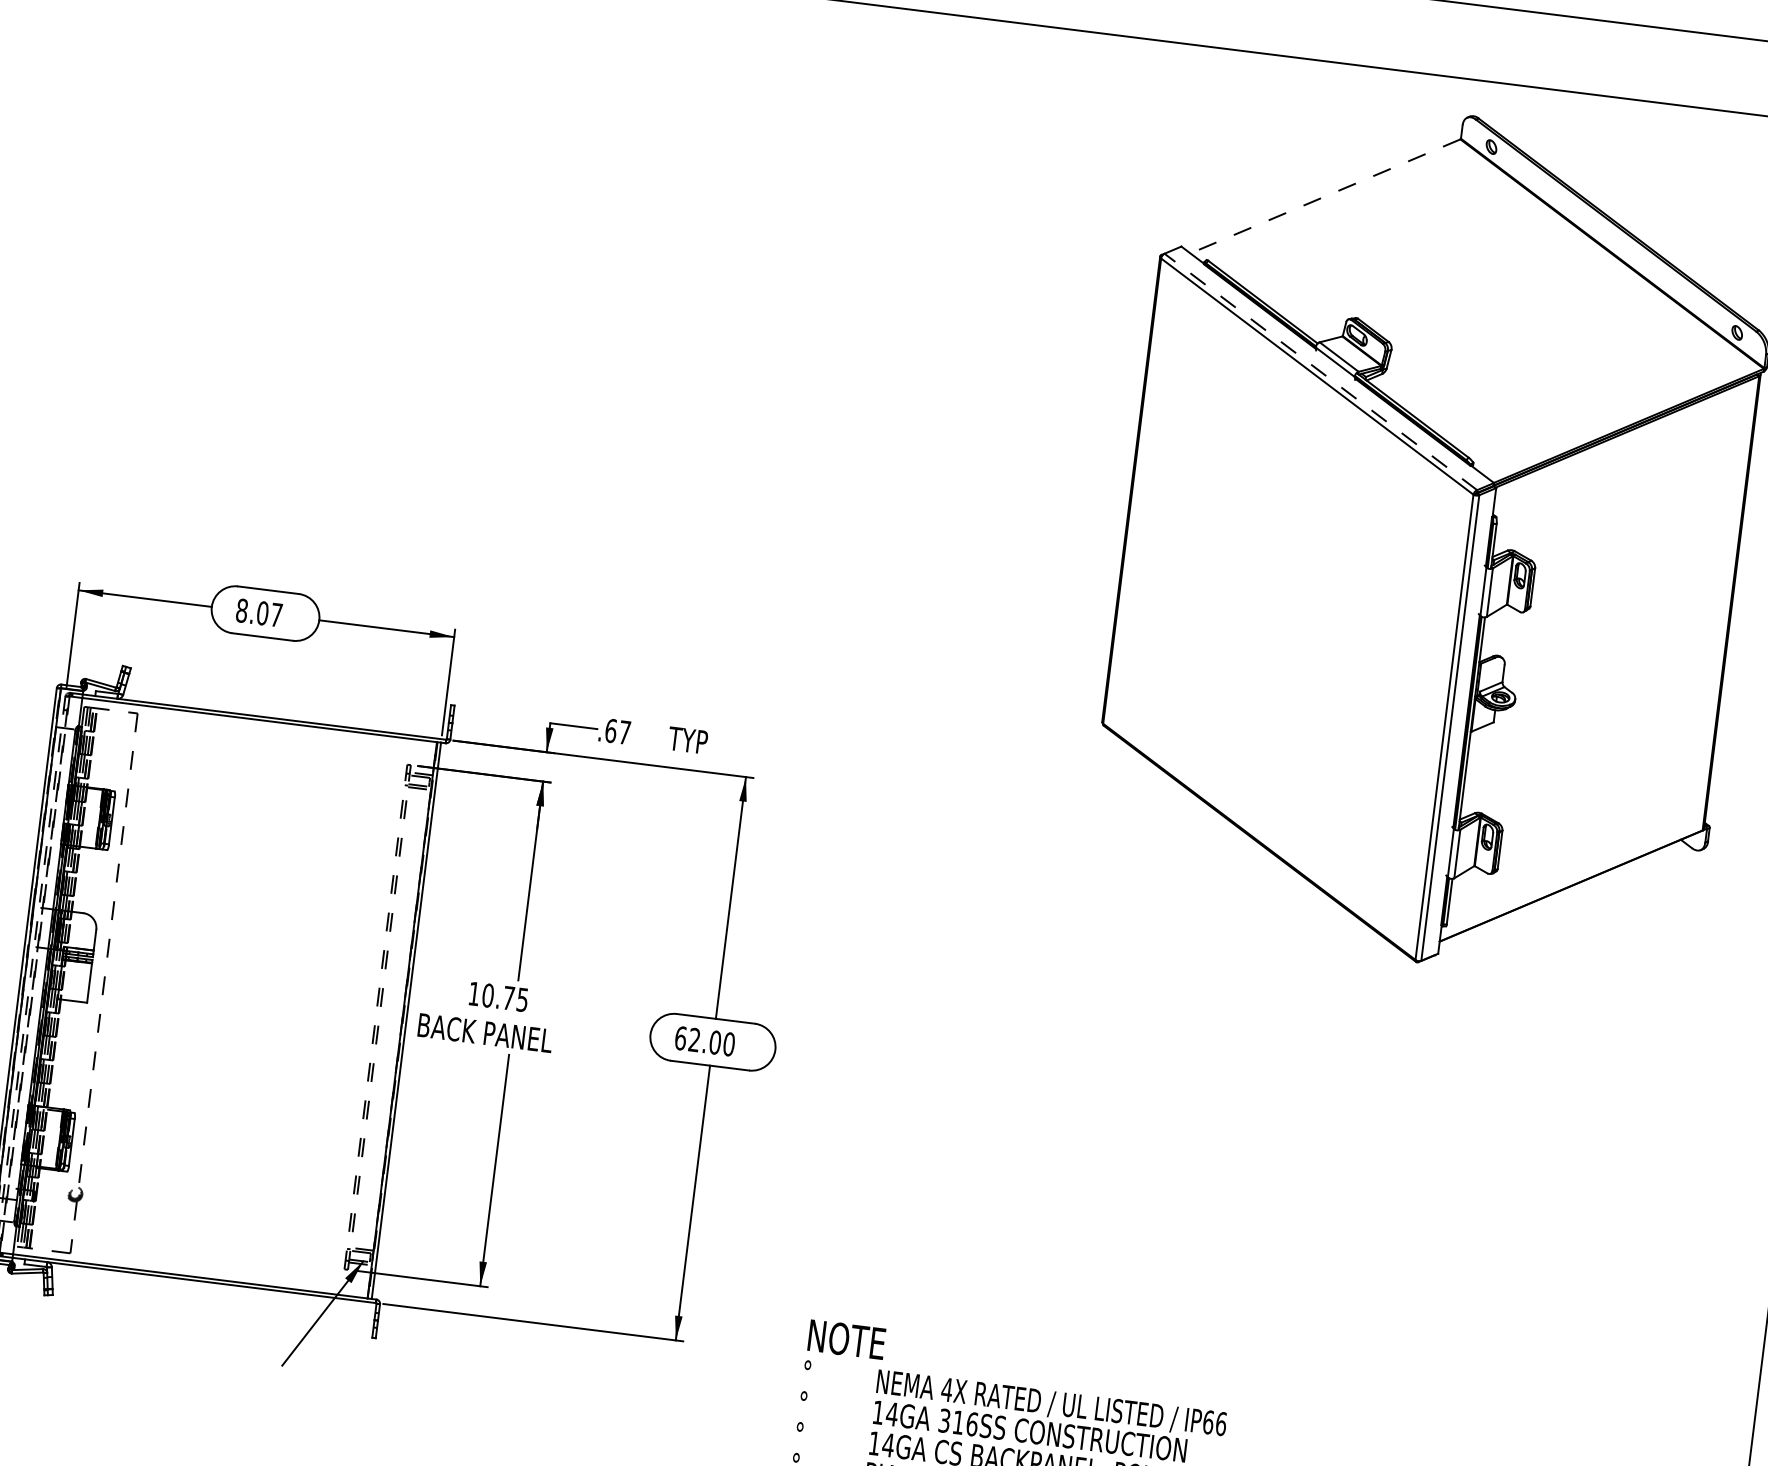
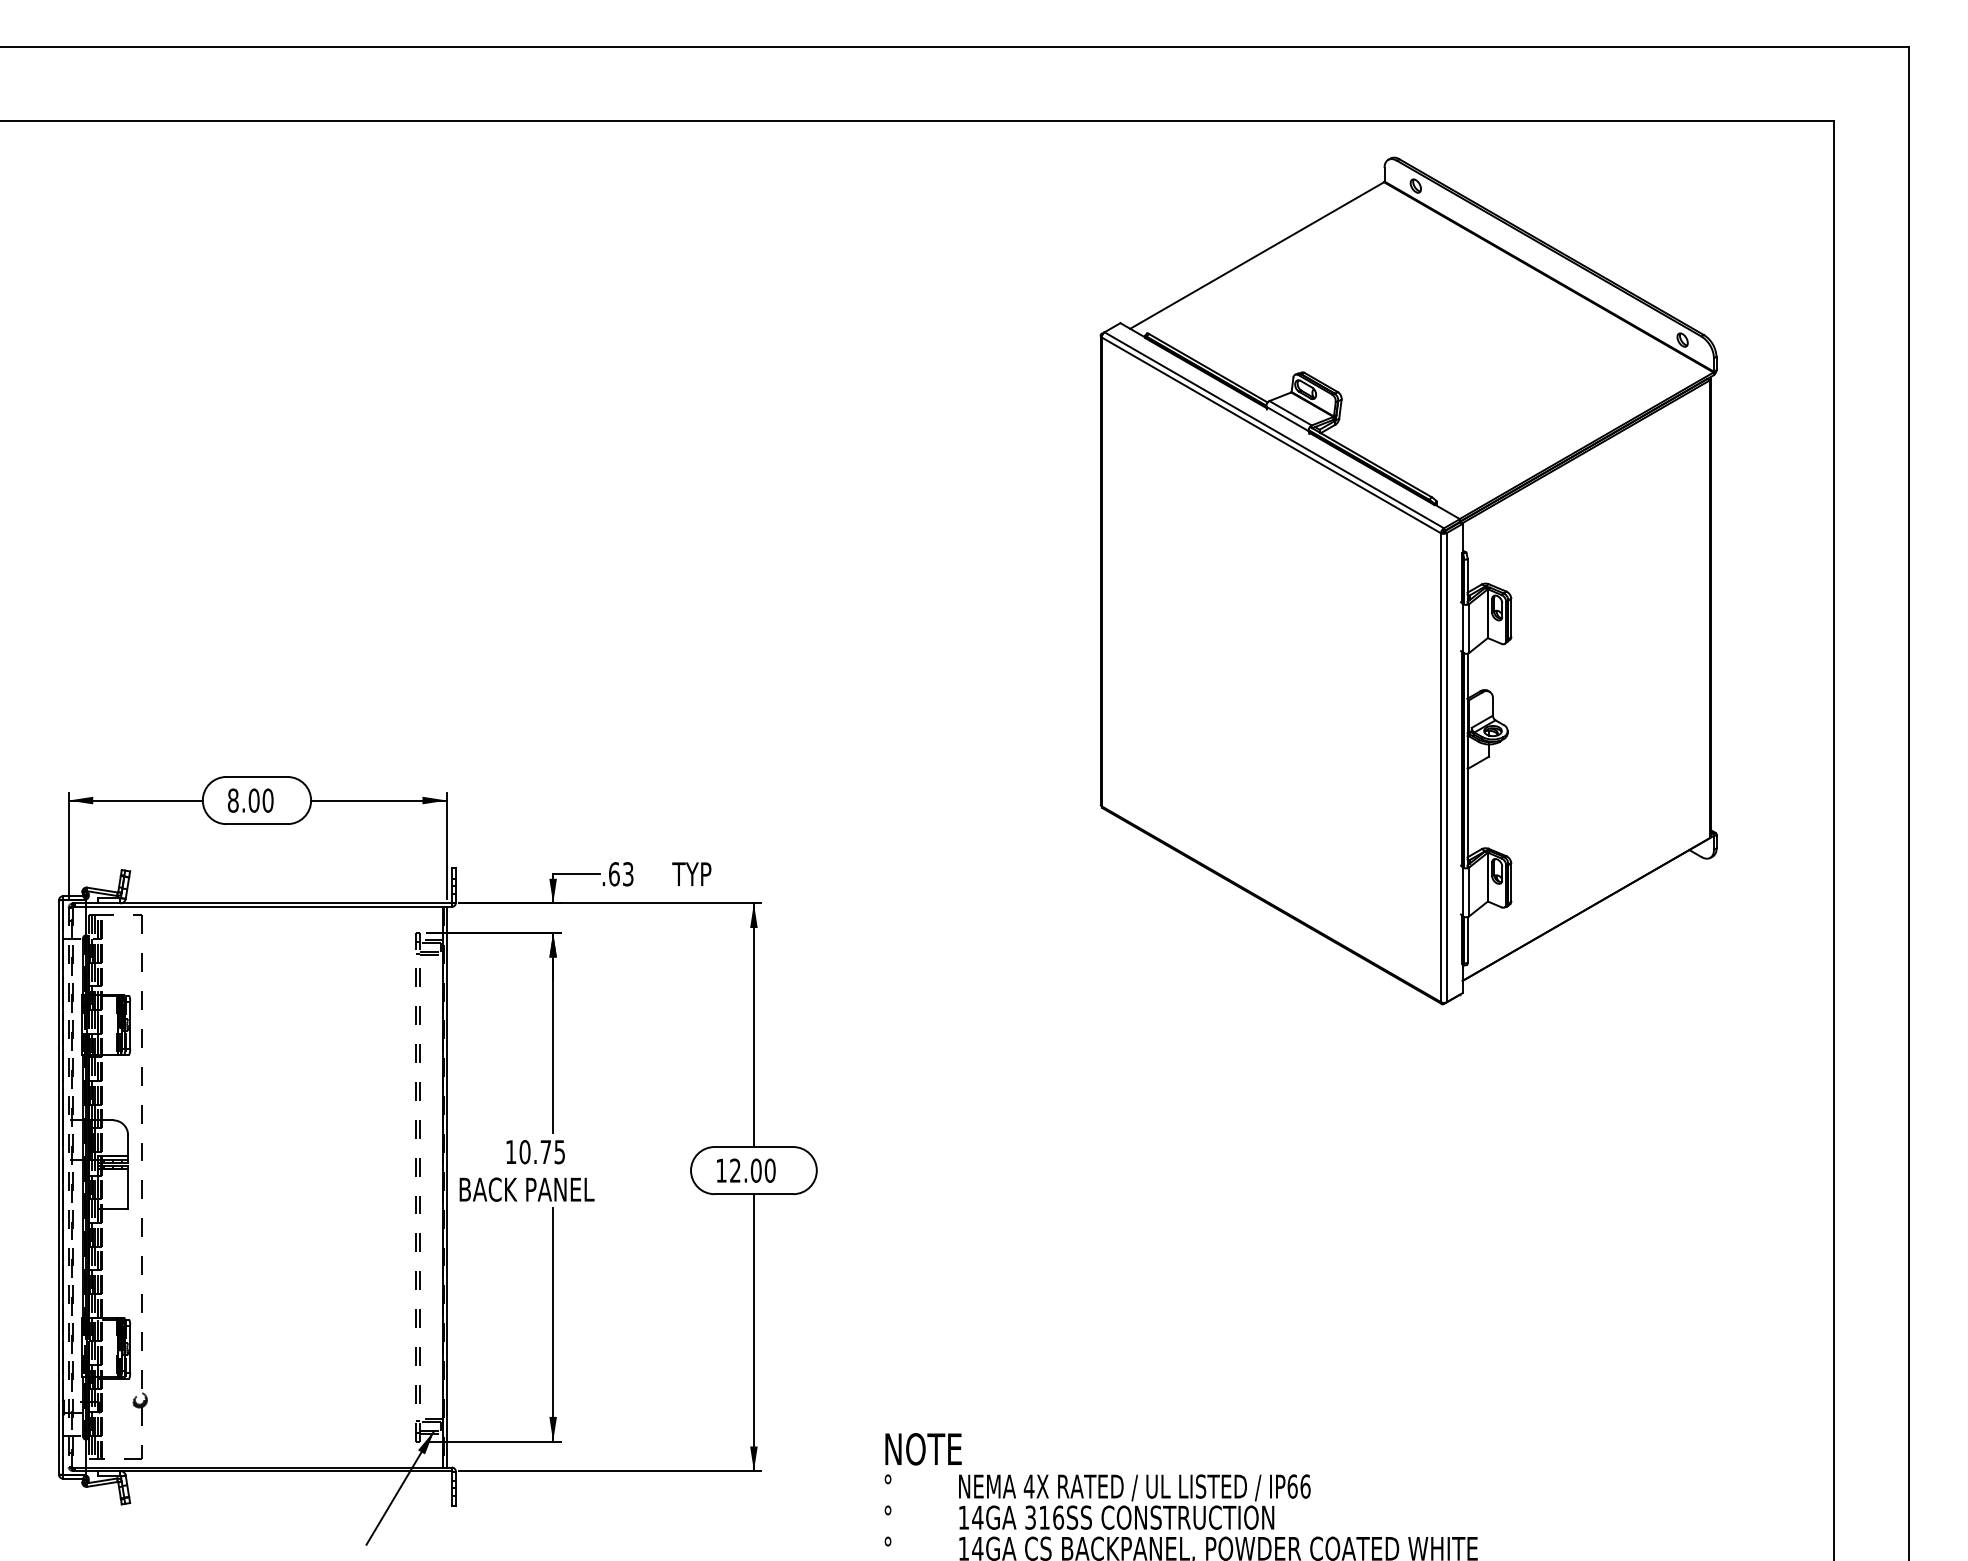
line: (1325, 196) -> (1257, 255), dashed -> solid
line: (1320, 372) -> (1273, 430), dashed -> solid
text: (276, 614) -> (267, 800), 8.07 -> 8.00
text: (625, 732) -> (628, 874), .67 -> .63
text: (680, 1038) -> (721, 1170), 62.00 -> 12.00

